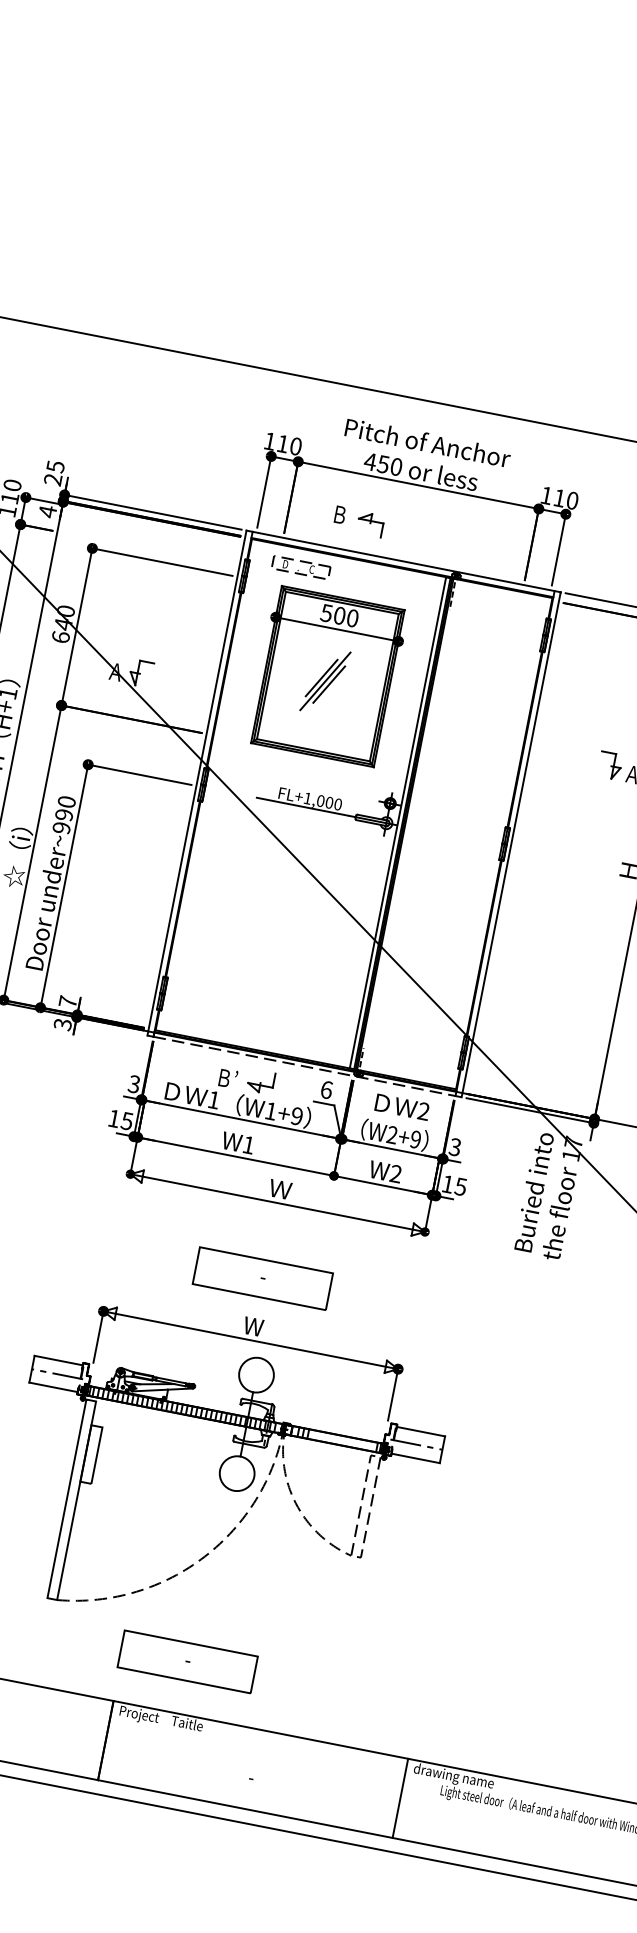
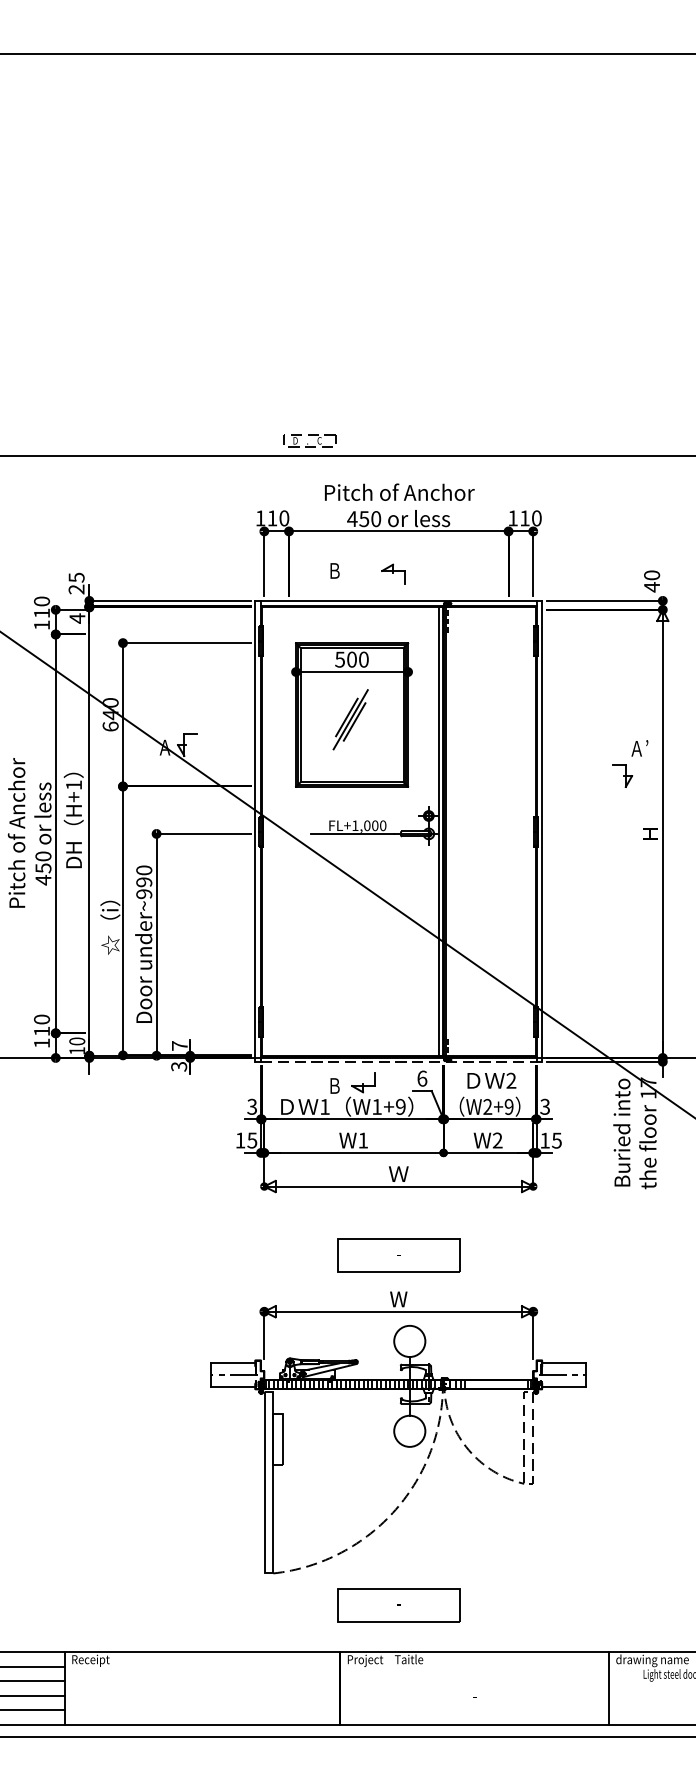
part: (370, 523) -> (393, 573), moved
part: (300, 567) -> (309, 440), moved
part: (610, 765) -> (622, 775), moved
text: (227, 1078) -> (333, 1085), Ｂ’ -> Ｂ

